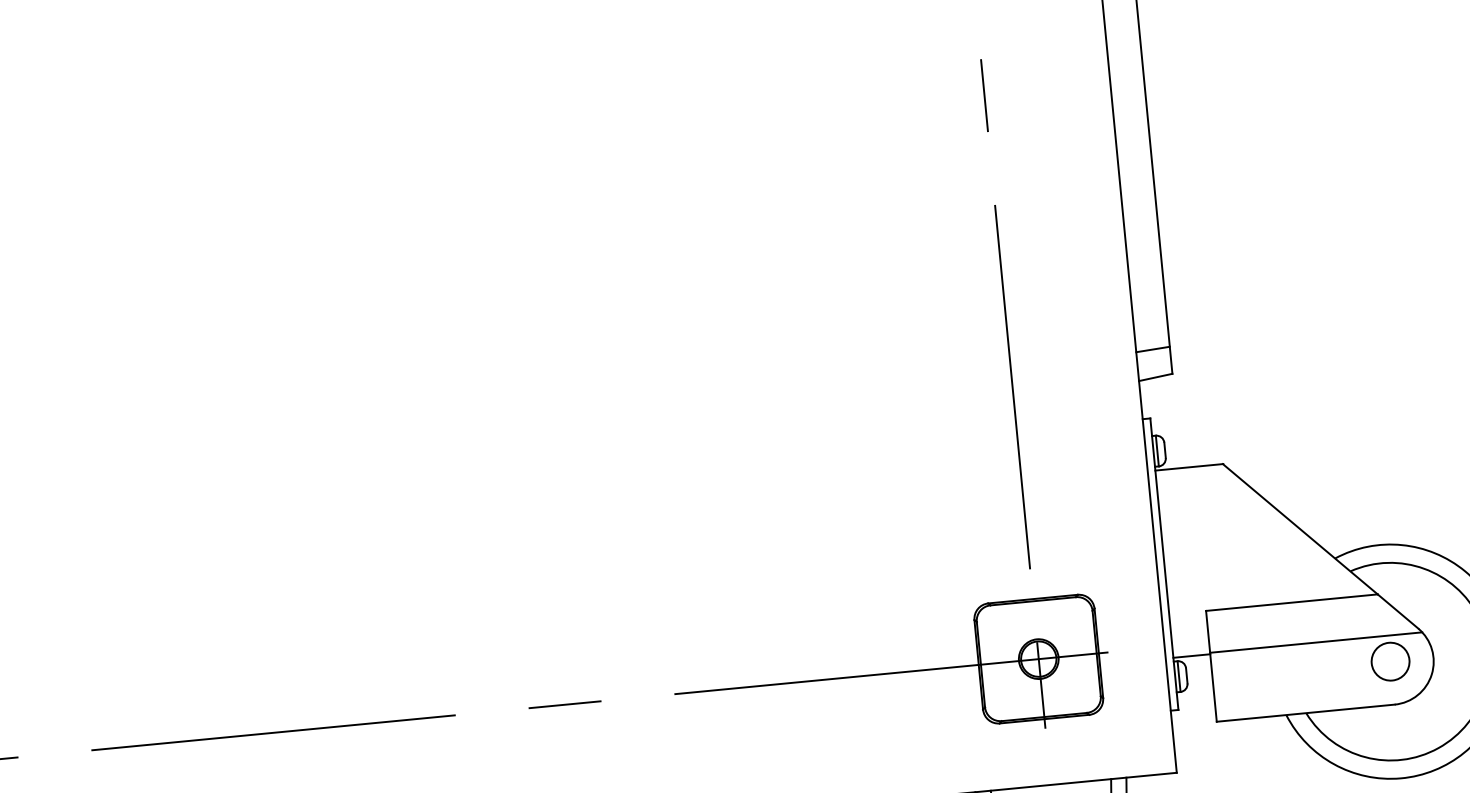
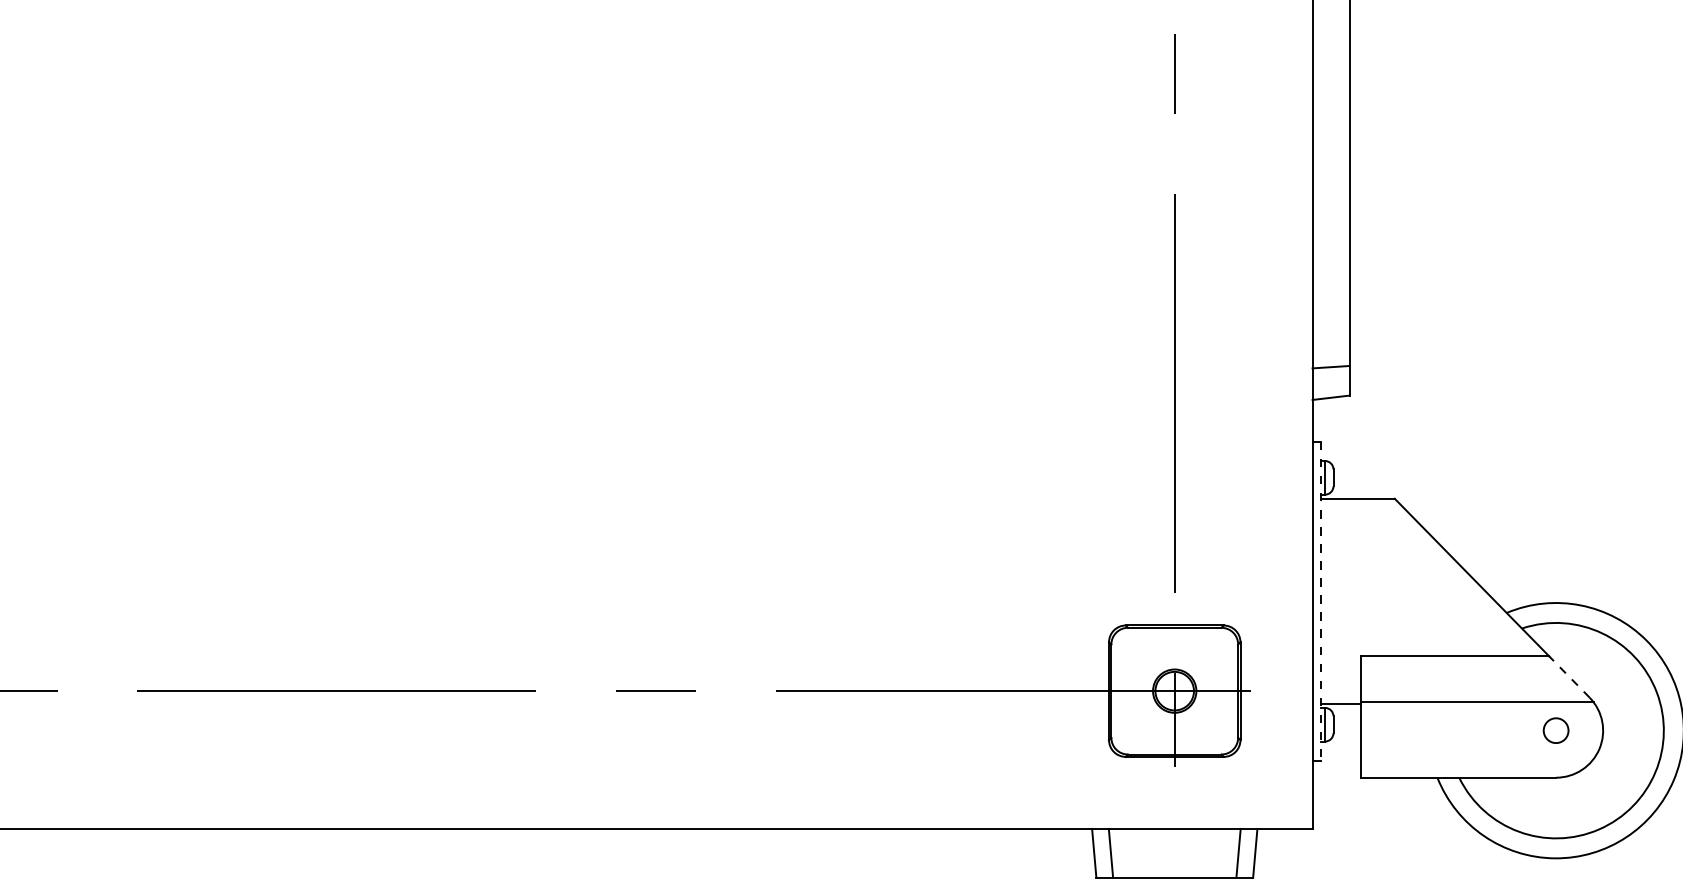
line: (1164, 564) -> (1320, 601), solid -> dashed
line: (1398, 611) -> (1569, 677), solid -> dashed
circle: (1389, 661) -> (1555, 730), size x0.6

